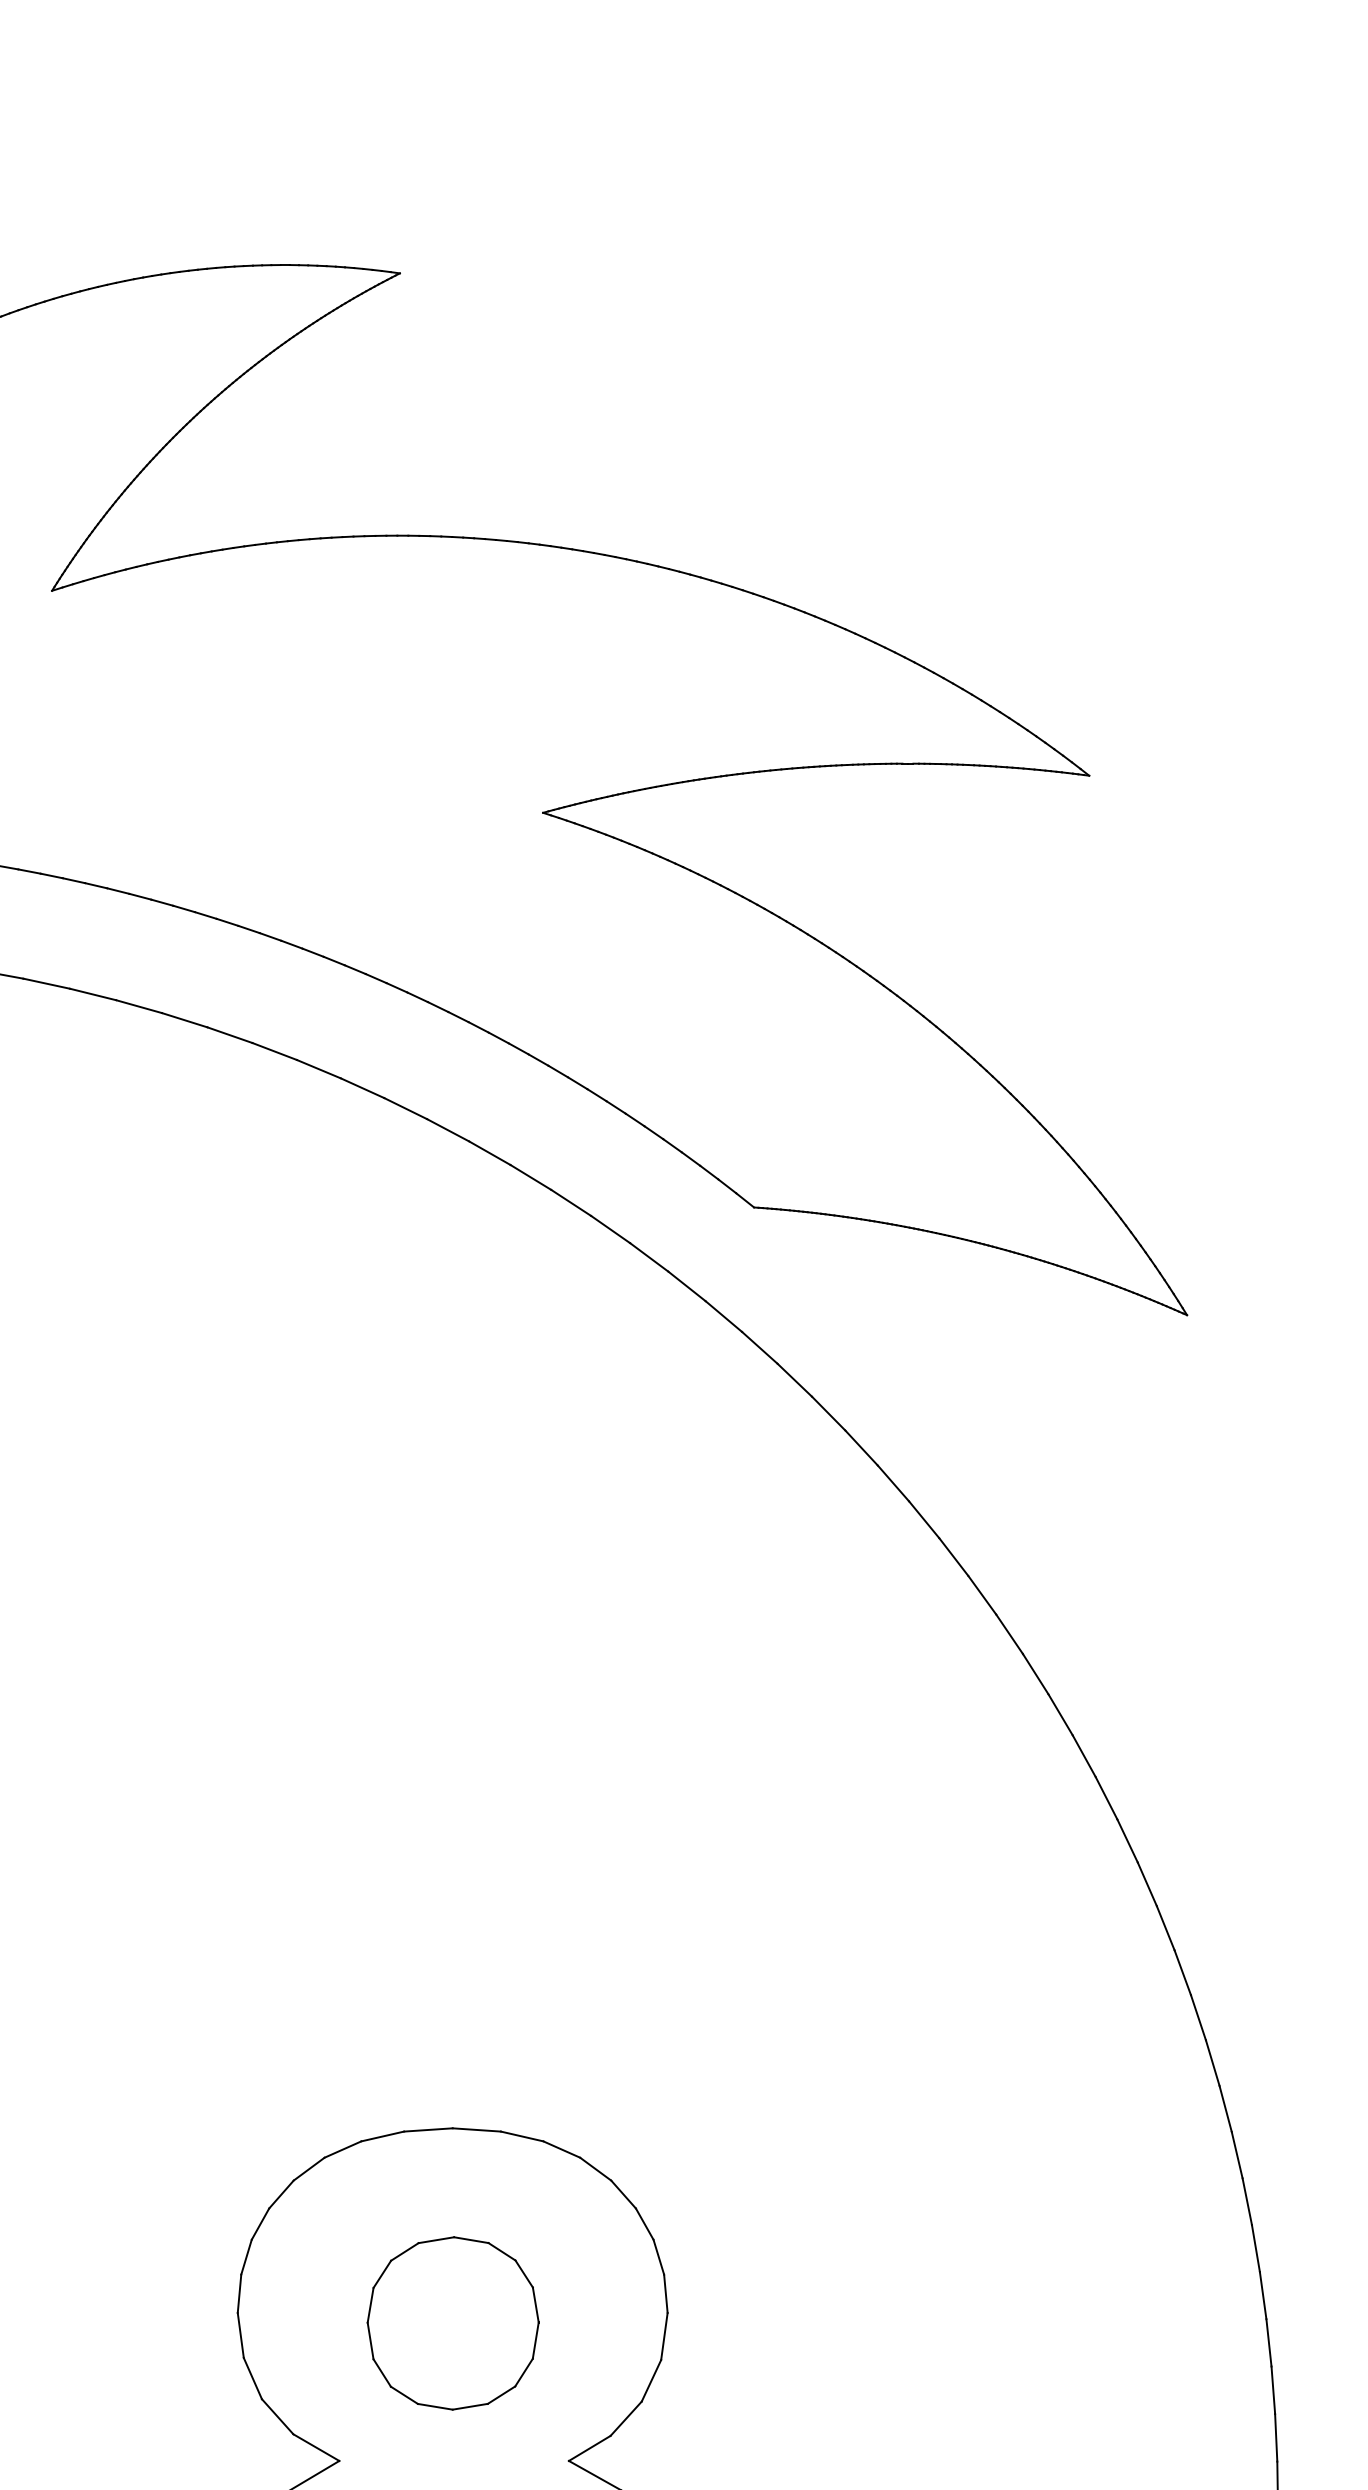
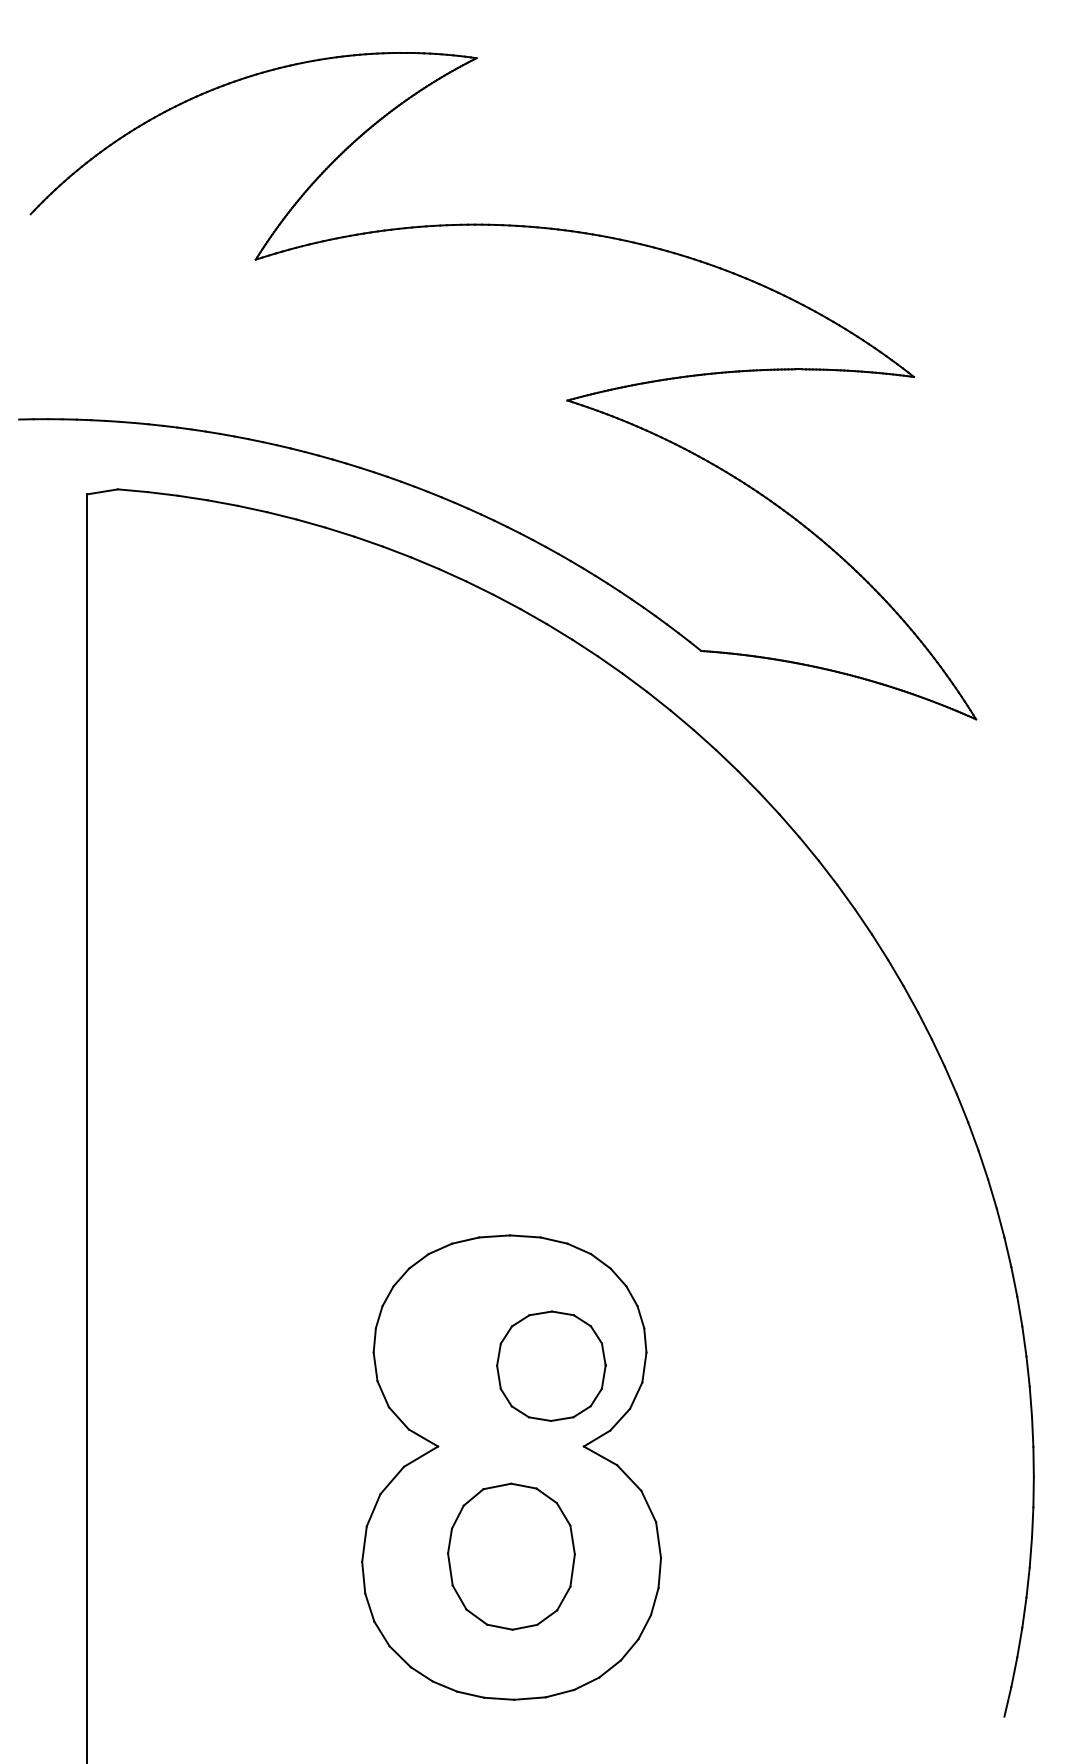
part: (453, 2322) -> (551, 1365), moved

